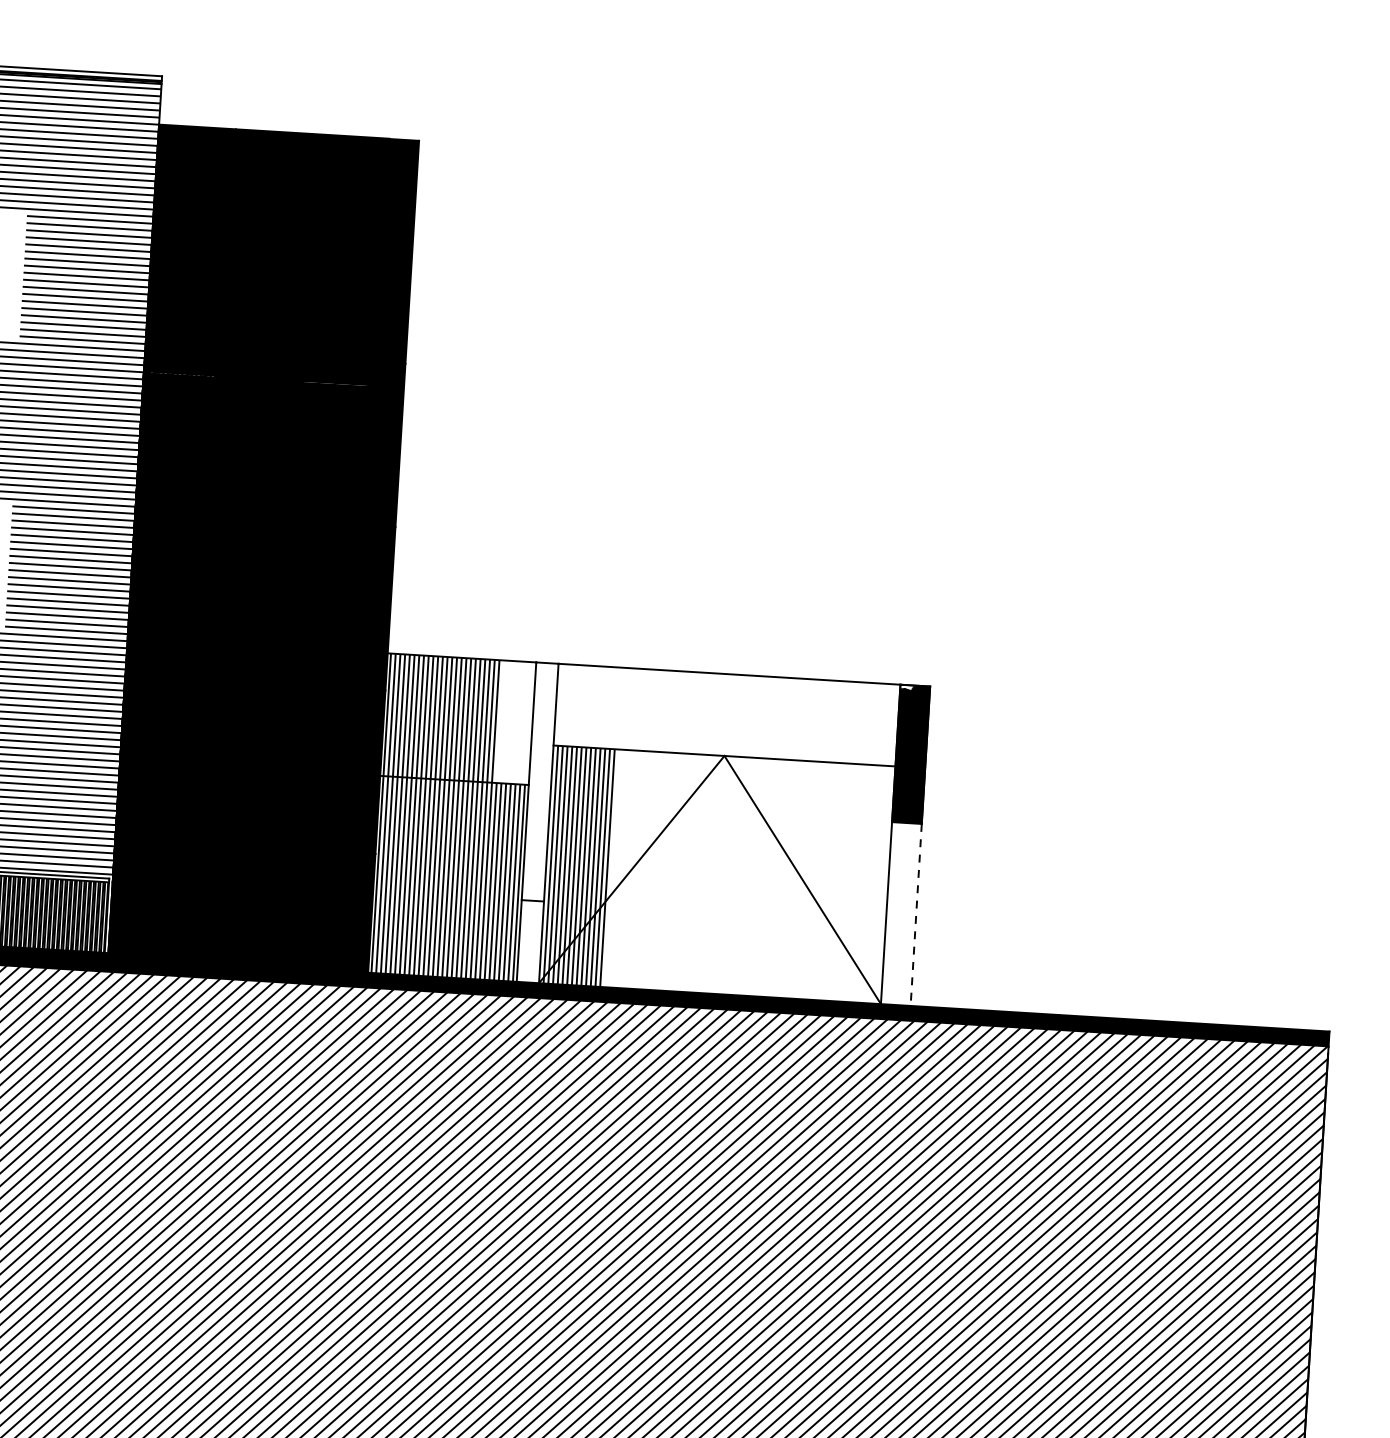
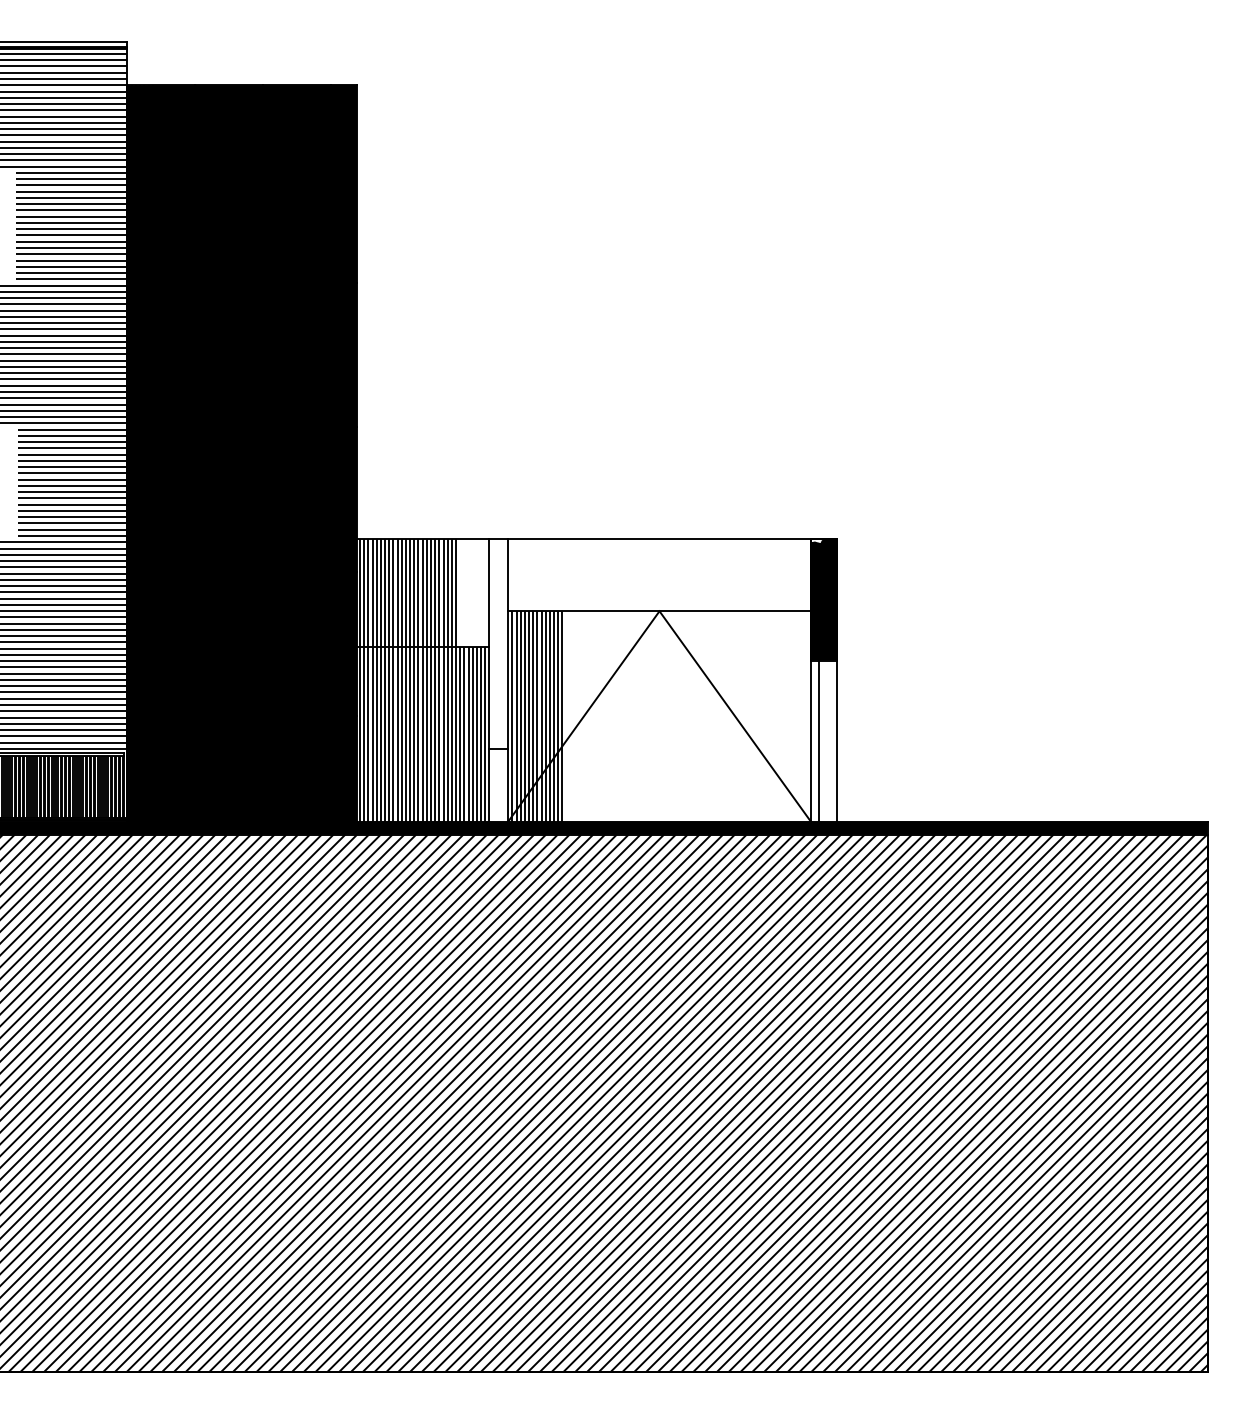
line: (895, 913) -> (818, 740), added
line: (916, 915) -> (837, 741), dashed -> solid

